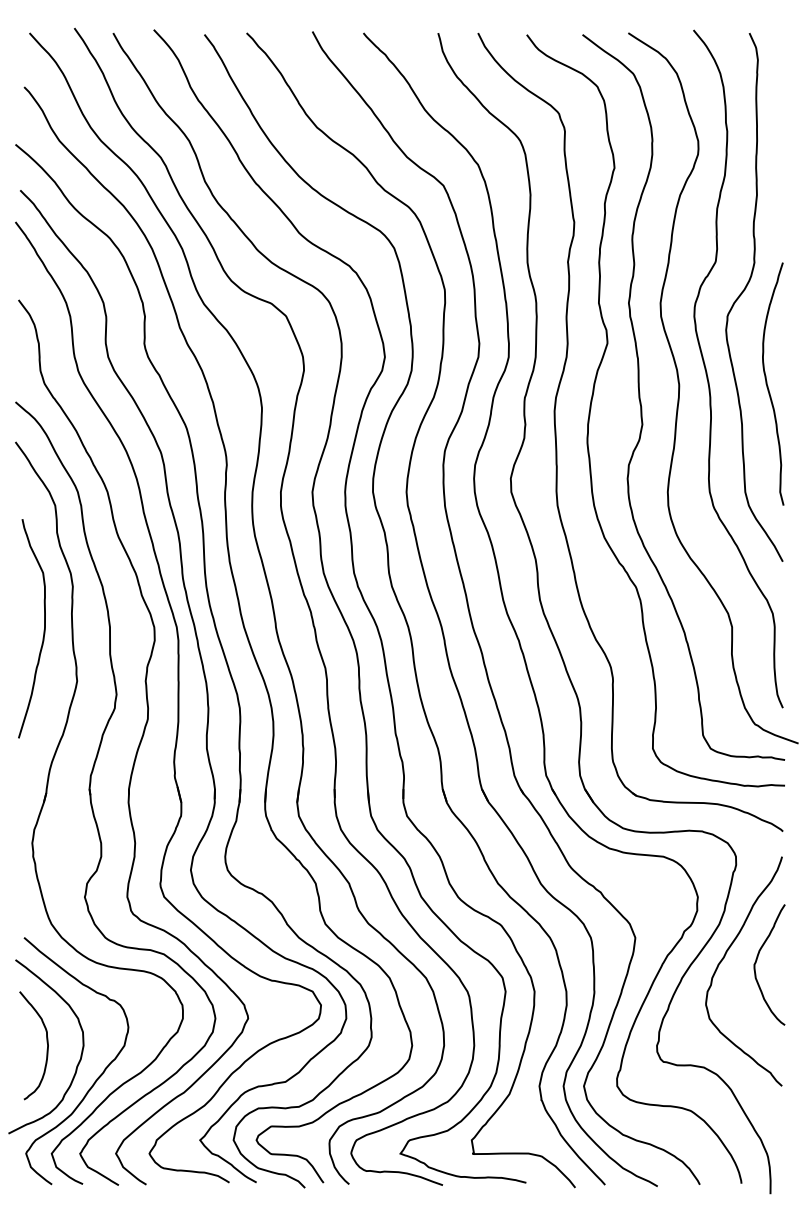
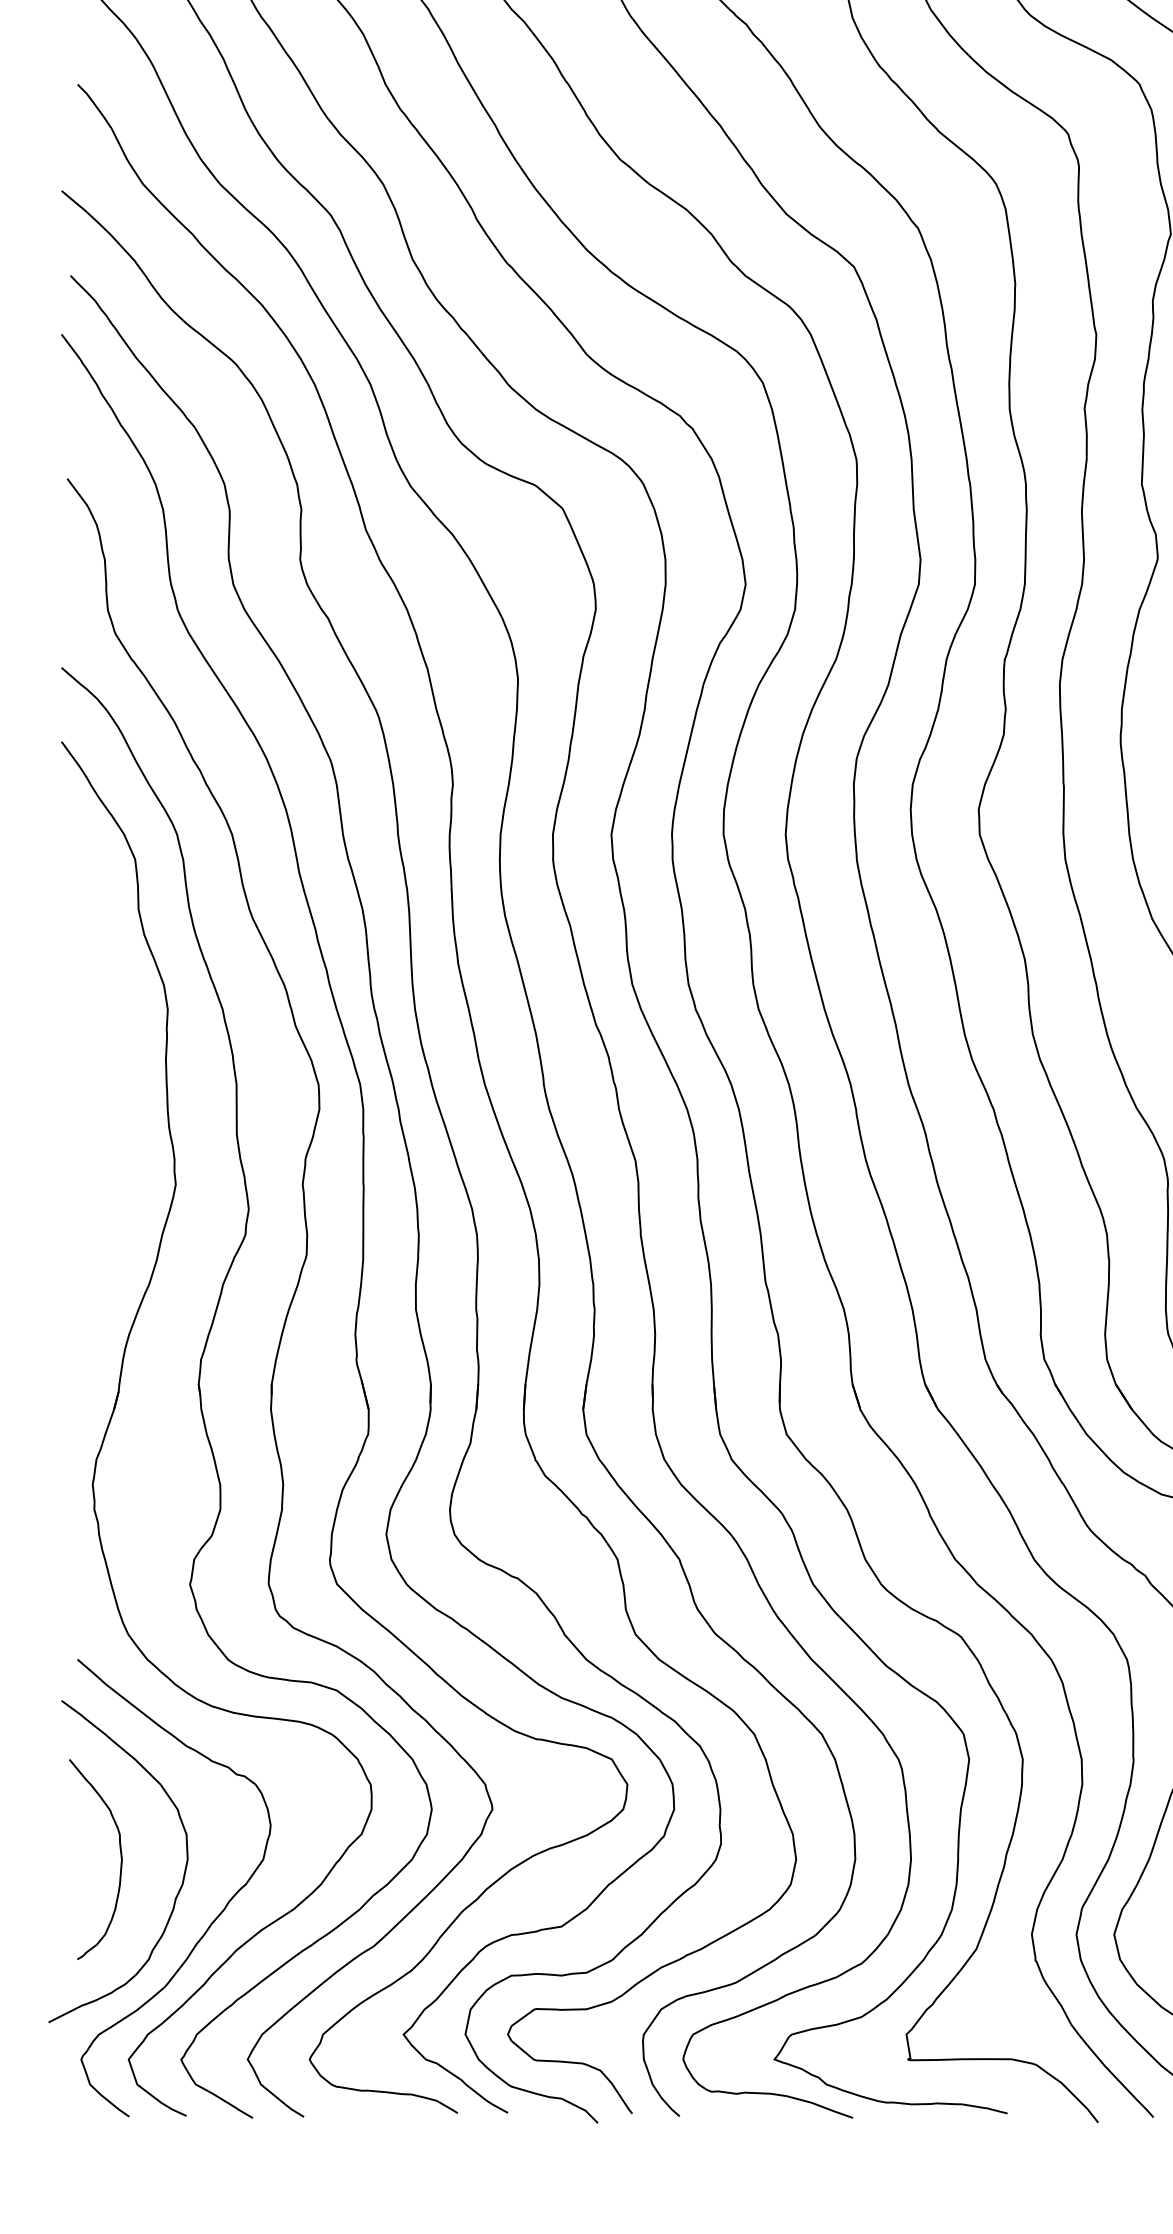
curve: (43, 630) -> (113, 1090), removed

